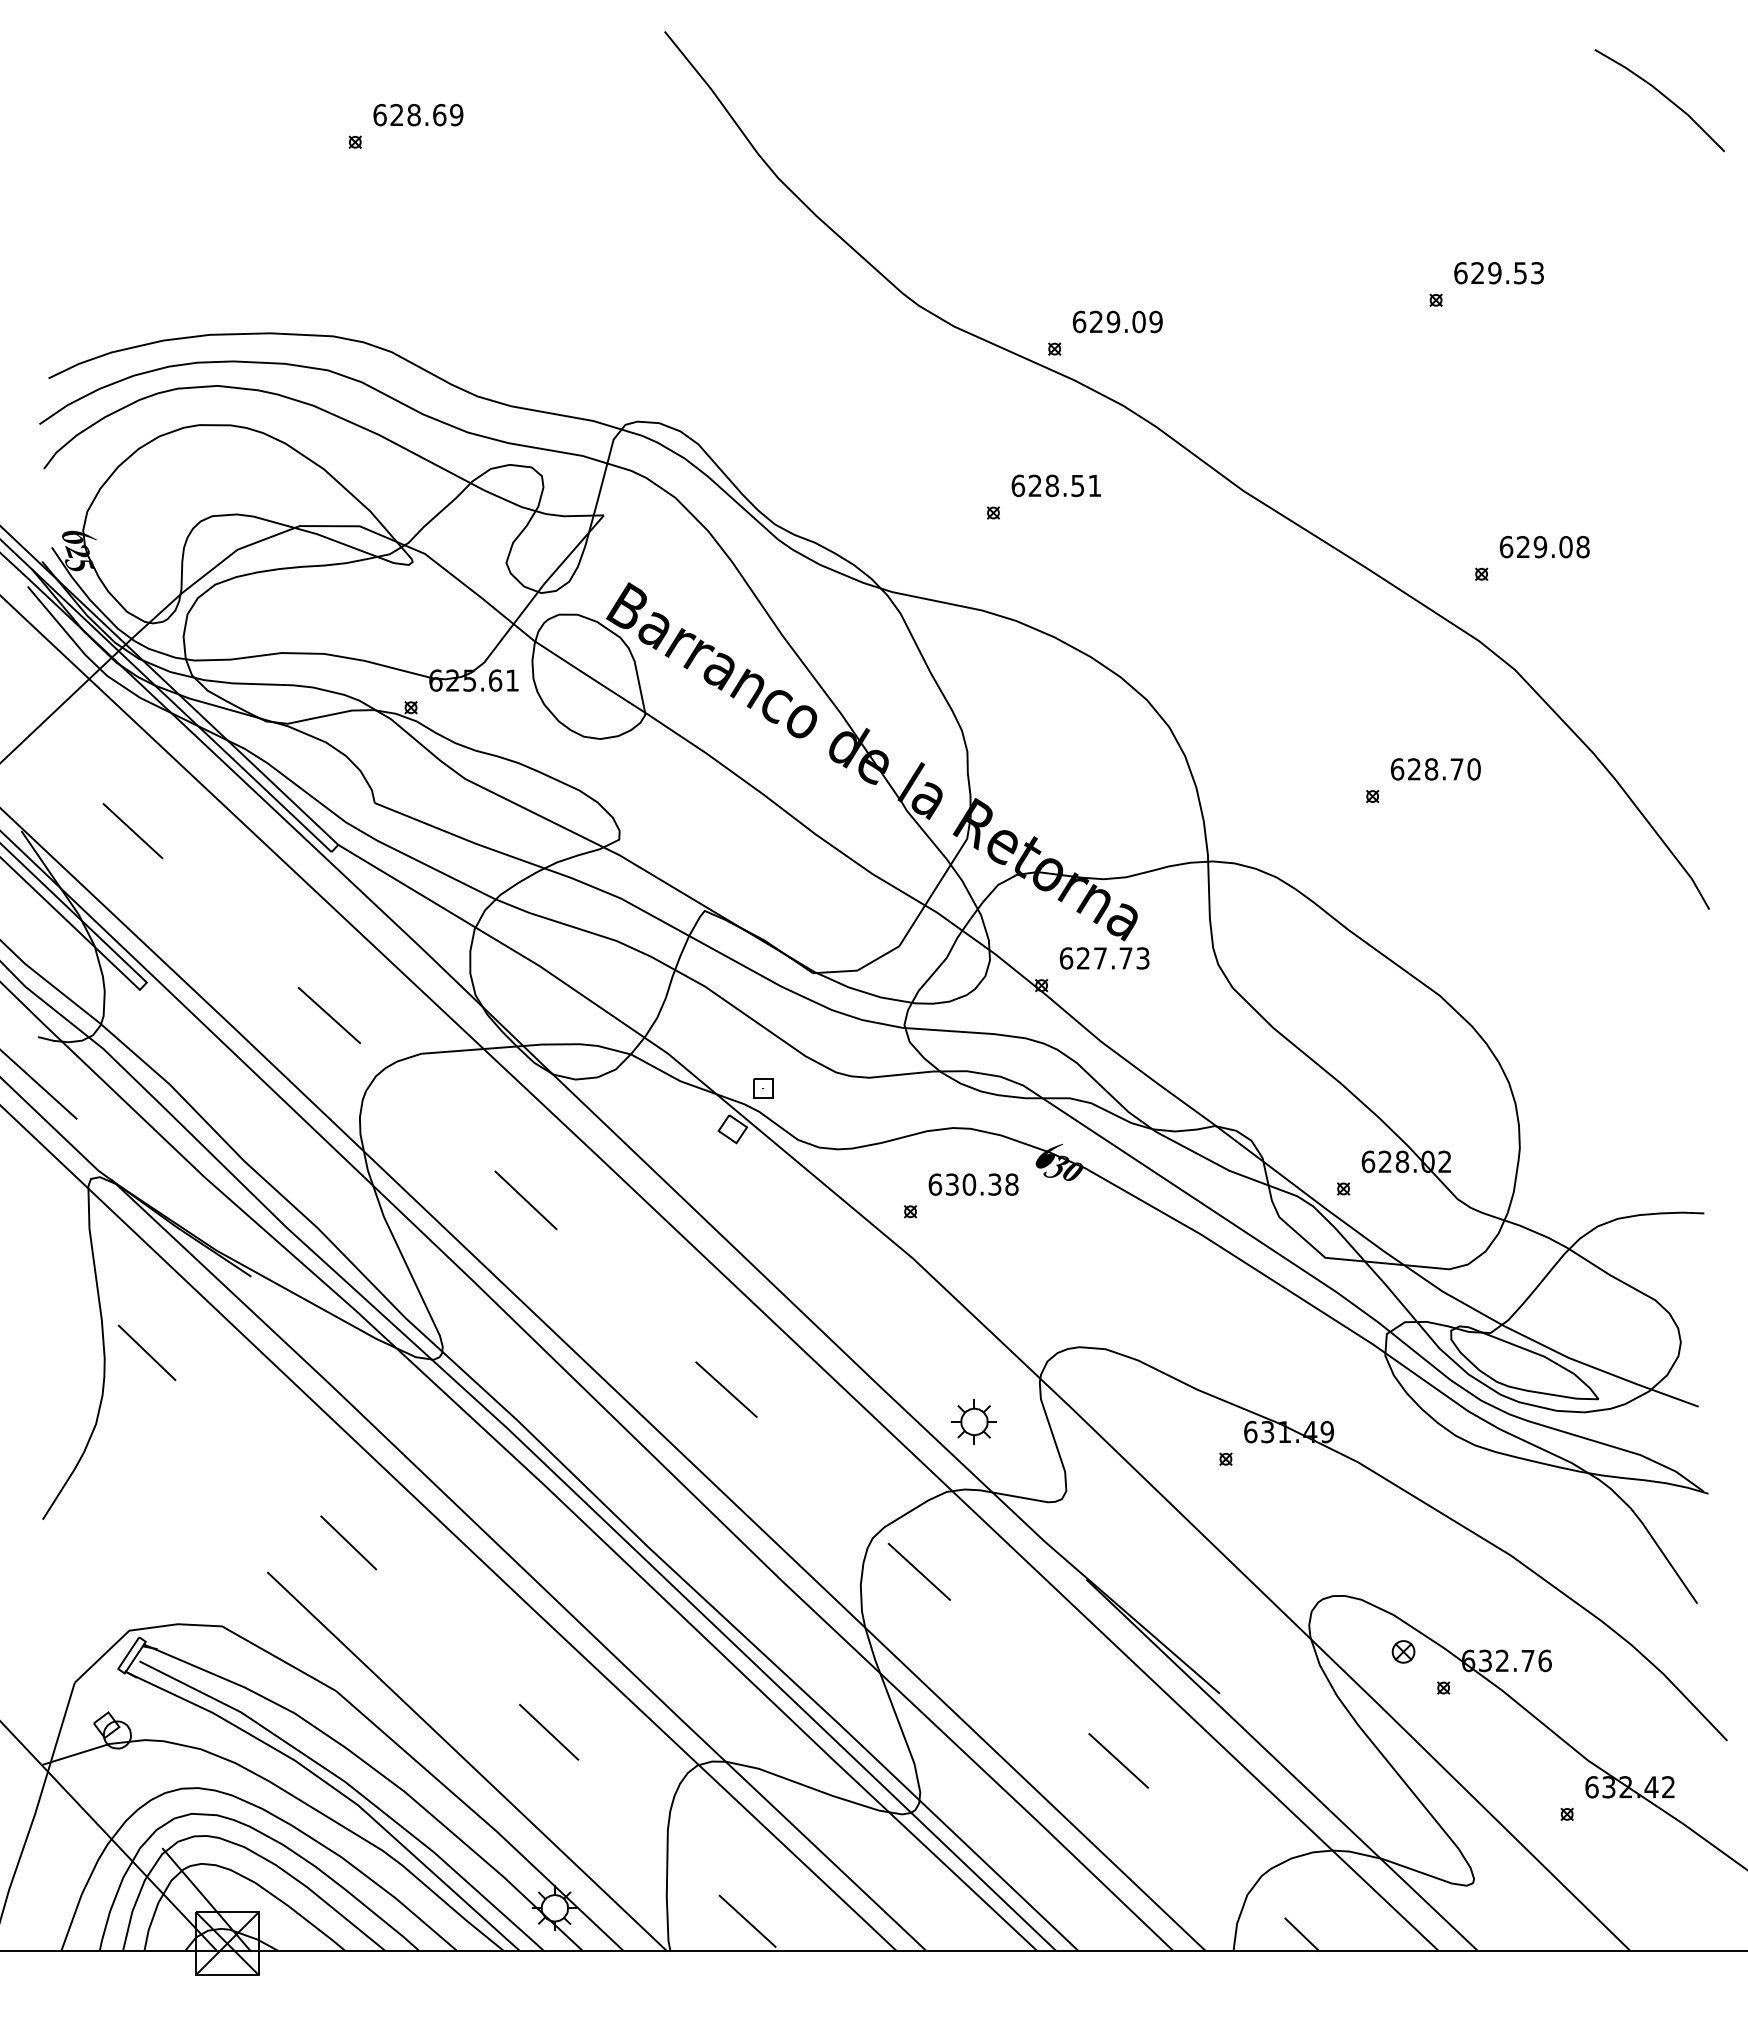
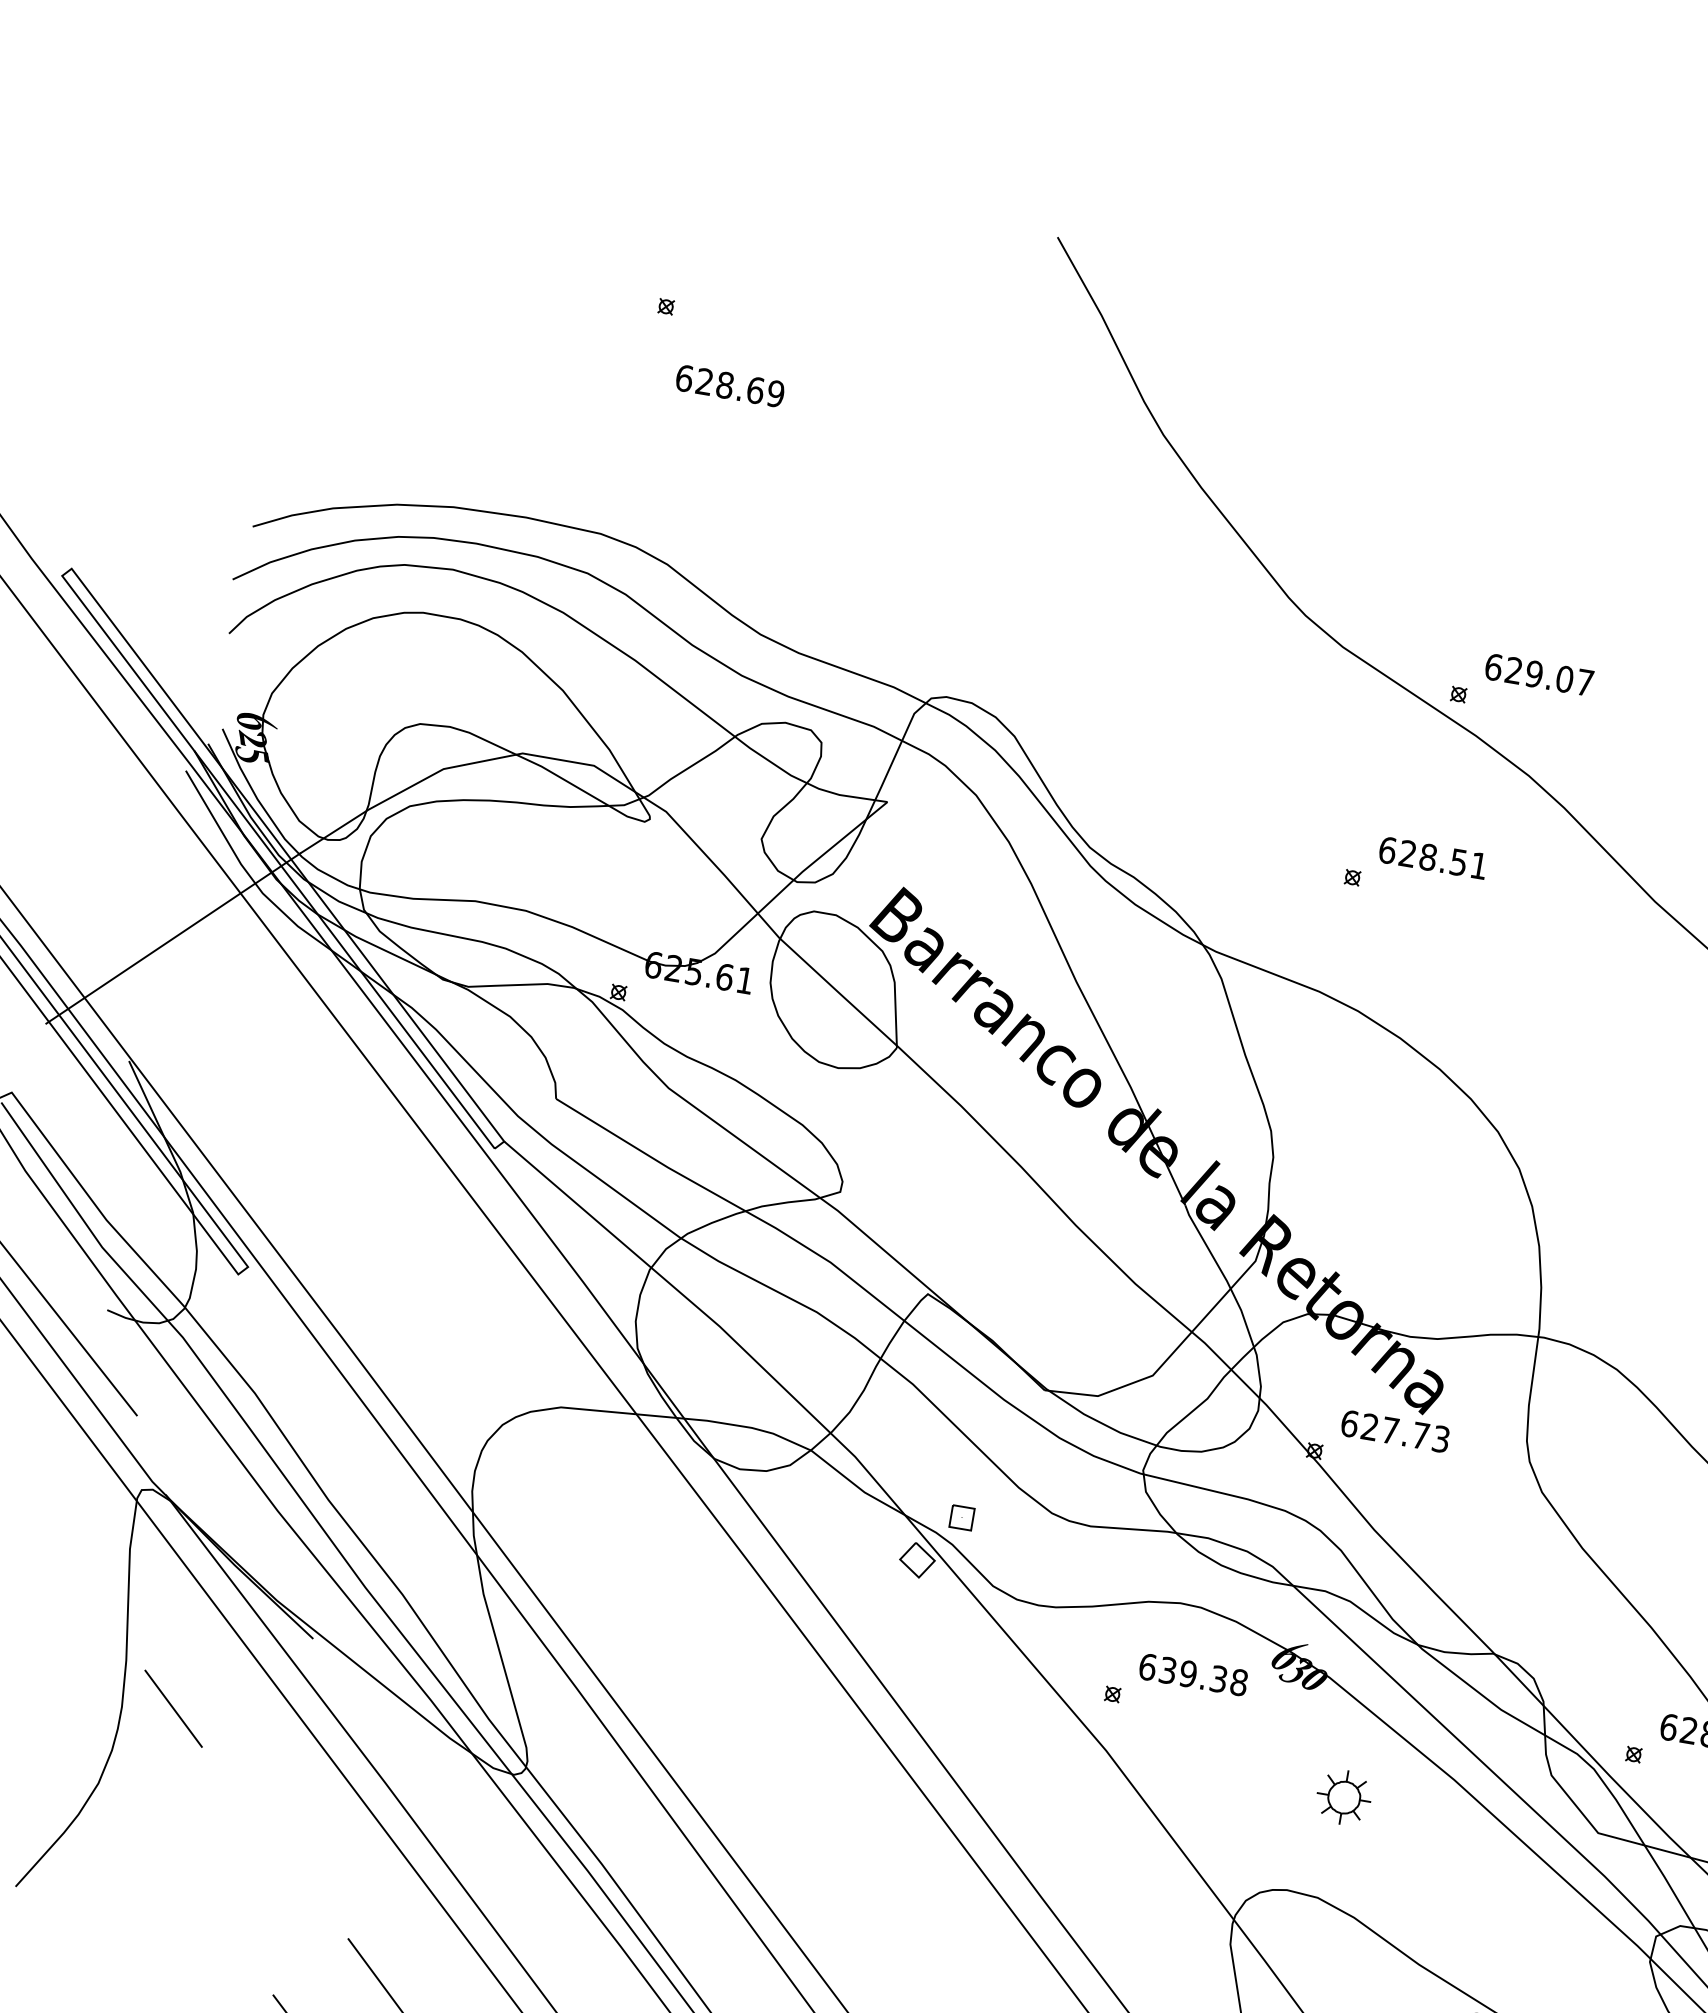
text: (418, 115) -> (730, 386), moved
text: (1155, 321) -> (1584, 682), 629.09 -> 629.07
line: (132, 831) -> (261, 1083), removed
line: (329, 1015) -> (459, 1343), removed
text: (969, 1184) -> (1188, 1673), 630.38 -> 639.38
line: (525, 1200) -> (655, 1603), removed
line: (726, 1389) -> (857, 1869), removed
part: (973, 1421) -> (1343, 1796), moved

